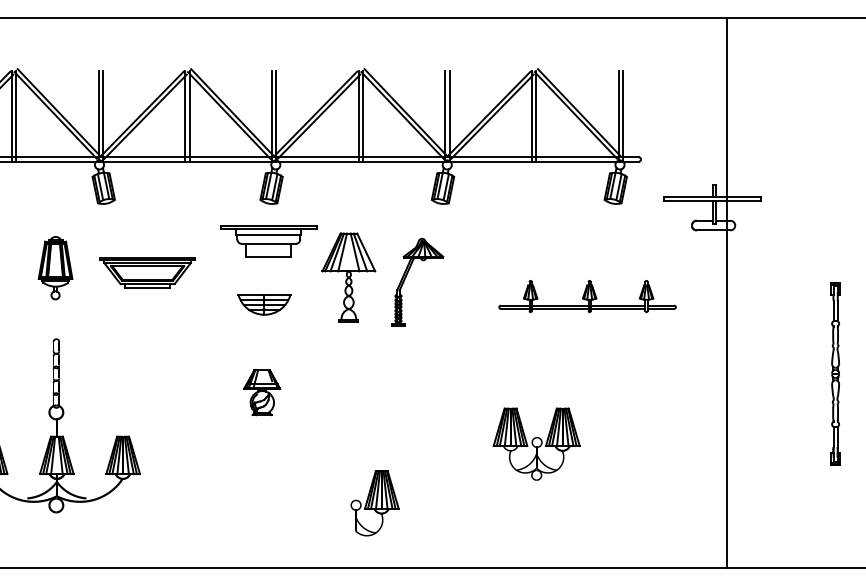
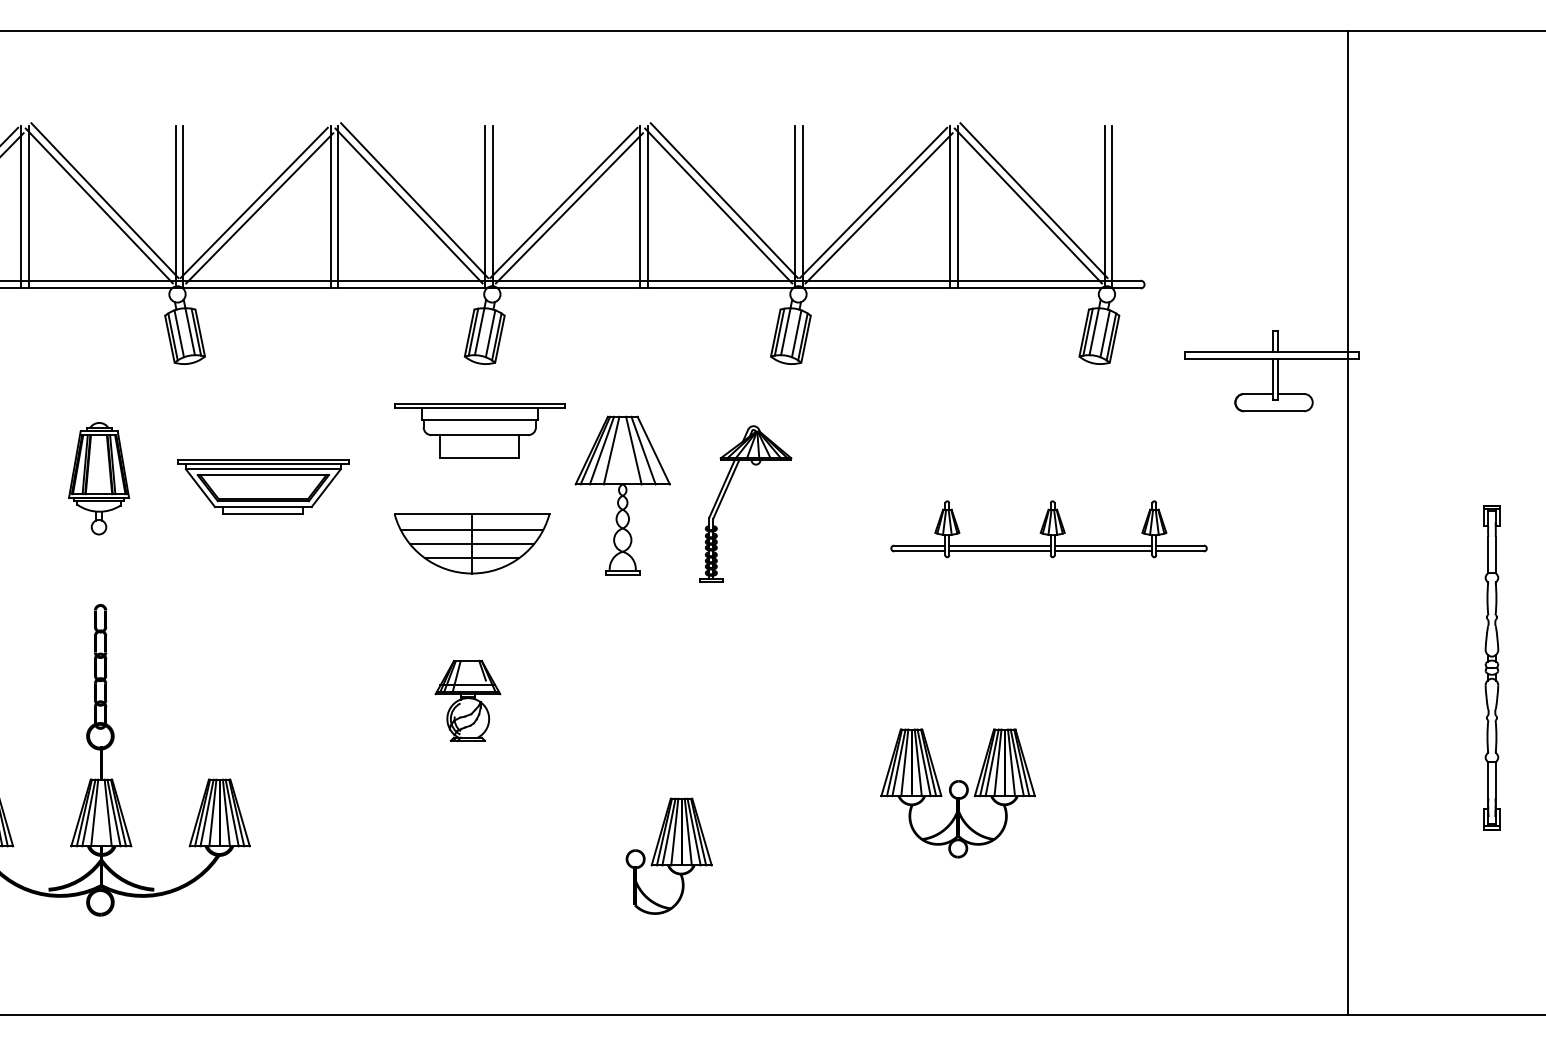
line: (727, 292) -> (1348, 522), moved
part: (264, 304) -> (472, 543), size x1.67
part: (374, 503) -> (668, 856), moved

